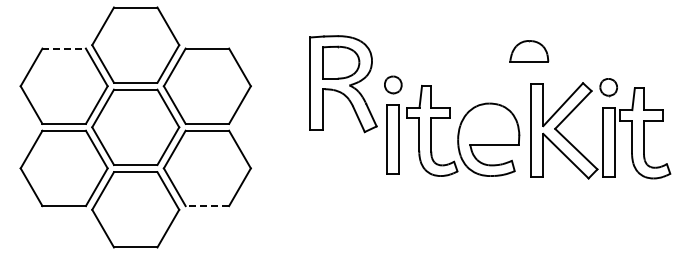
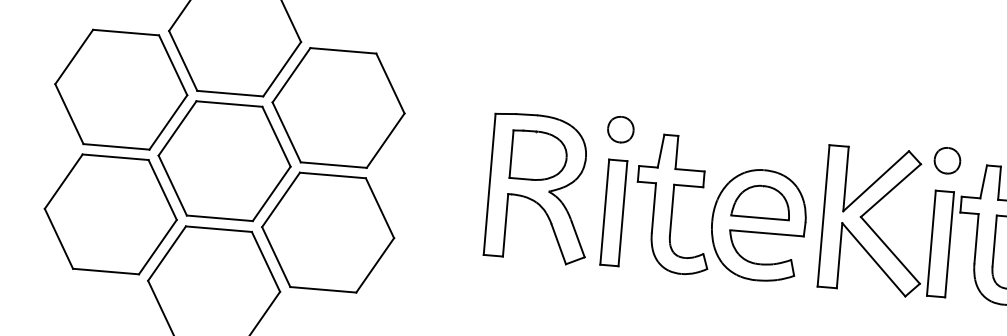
line: (64, 48) -> (126, 32), dashed -> solid
part: (529, 51) -> (761, 201), moved
part: (343, 84) -> (539, 189), moved
line: (207, 206) -> (323, 290), dashed -> solid

